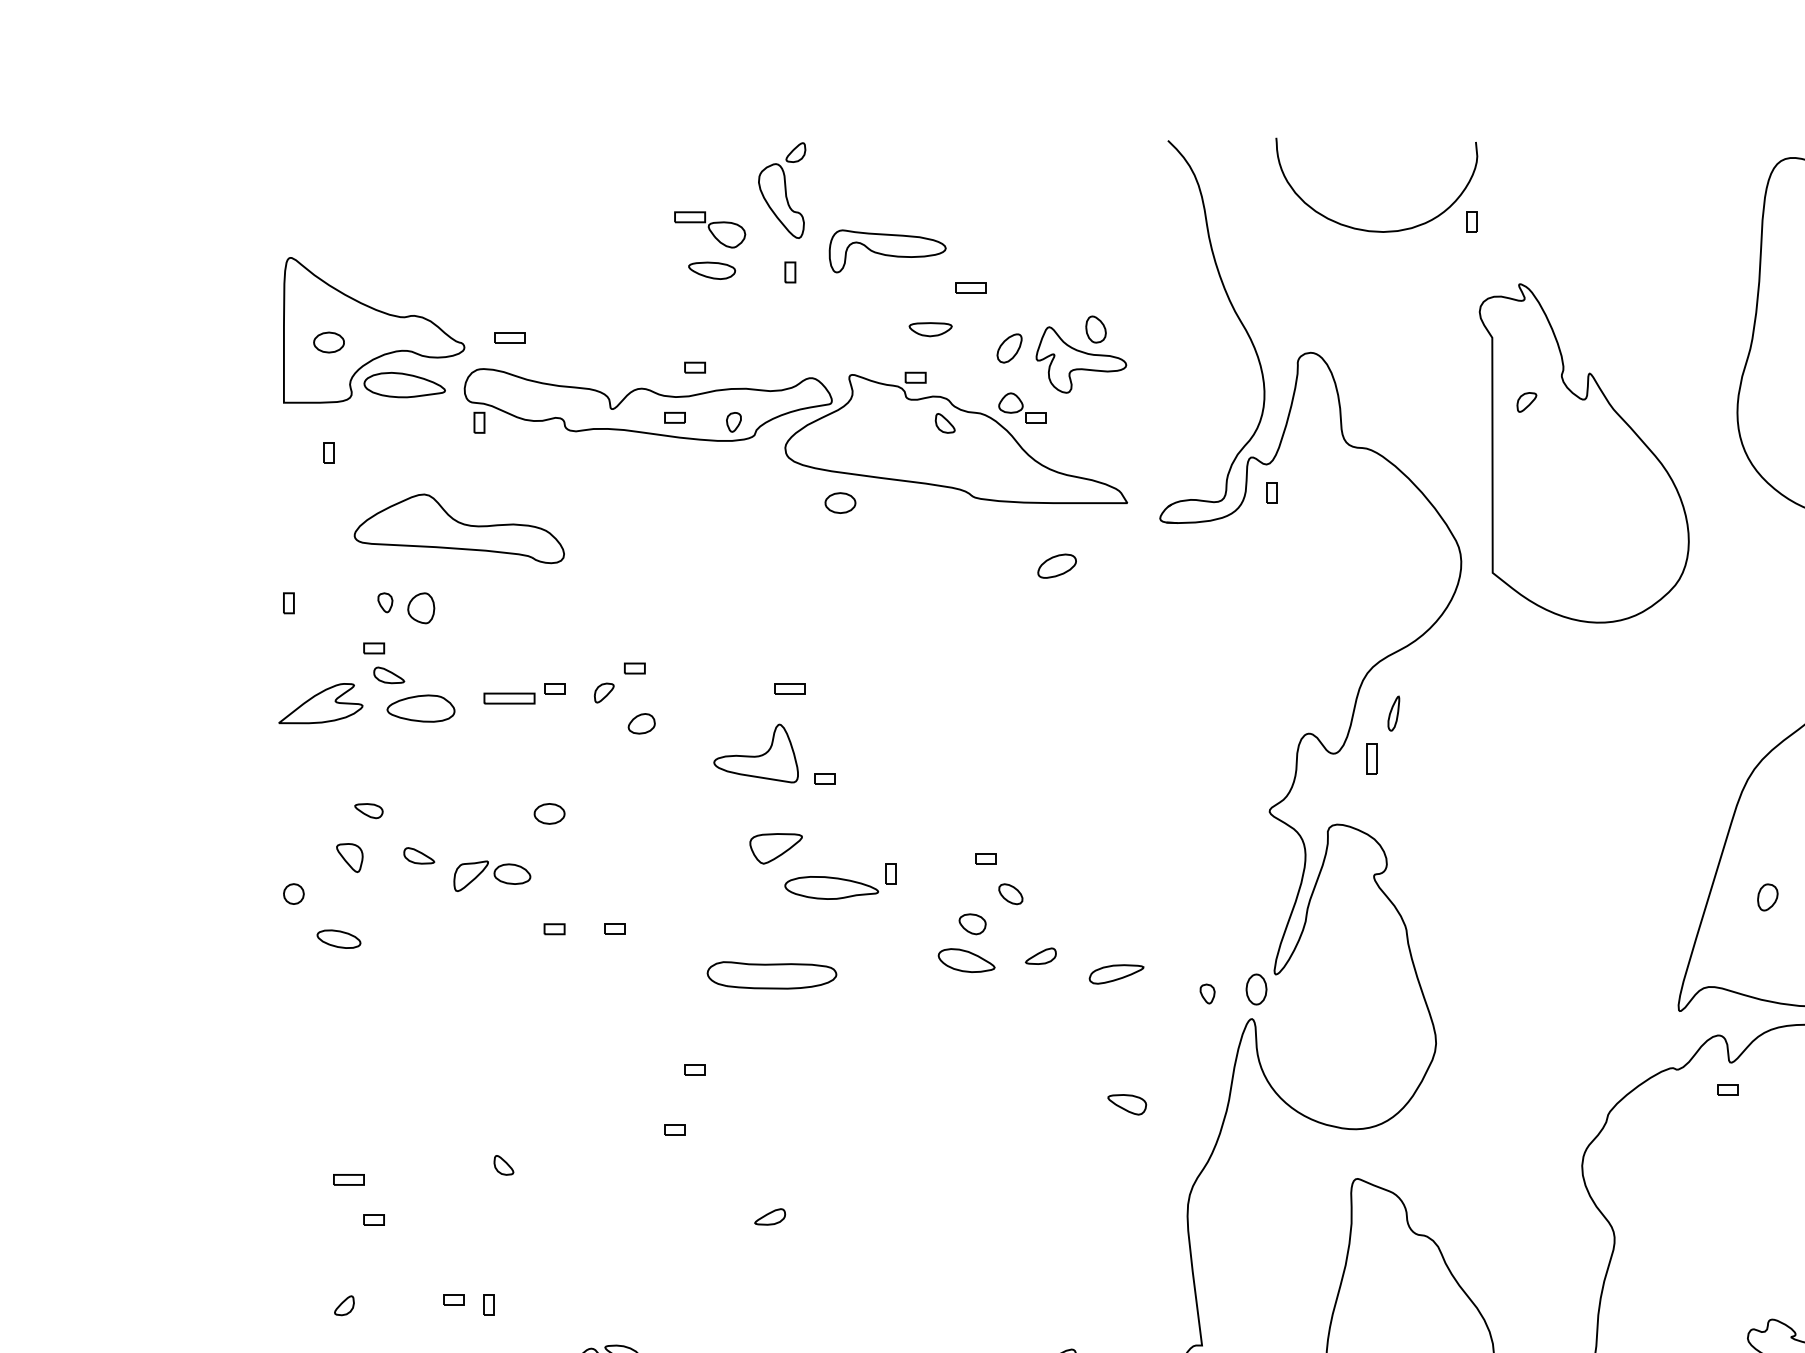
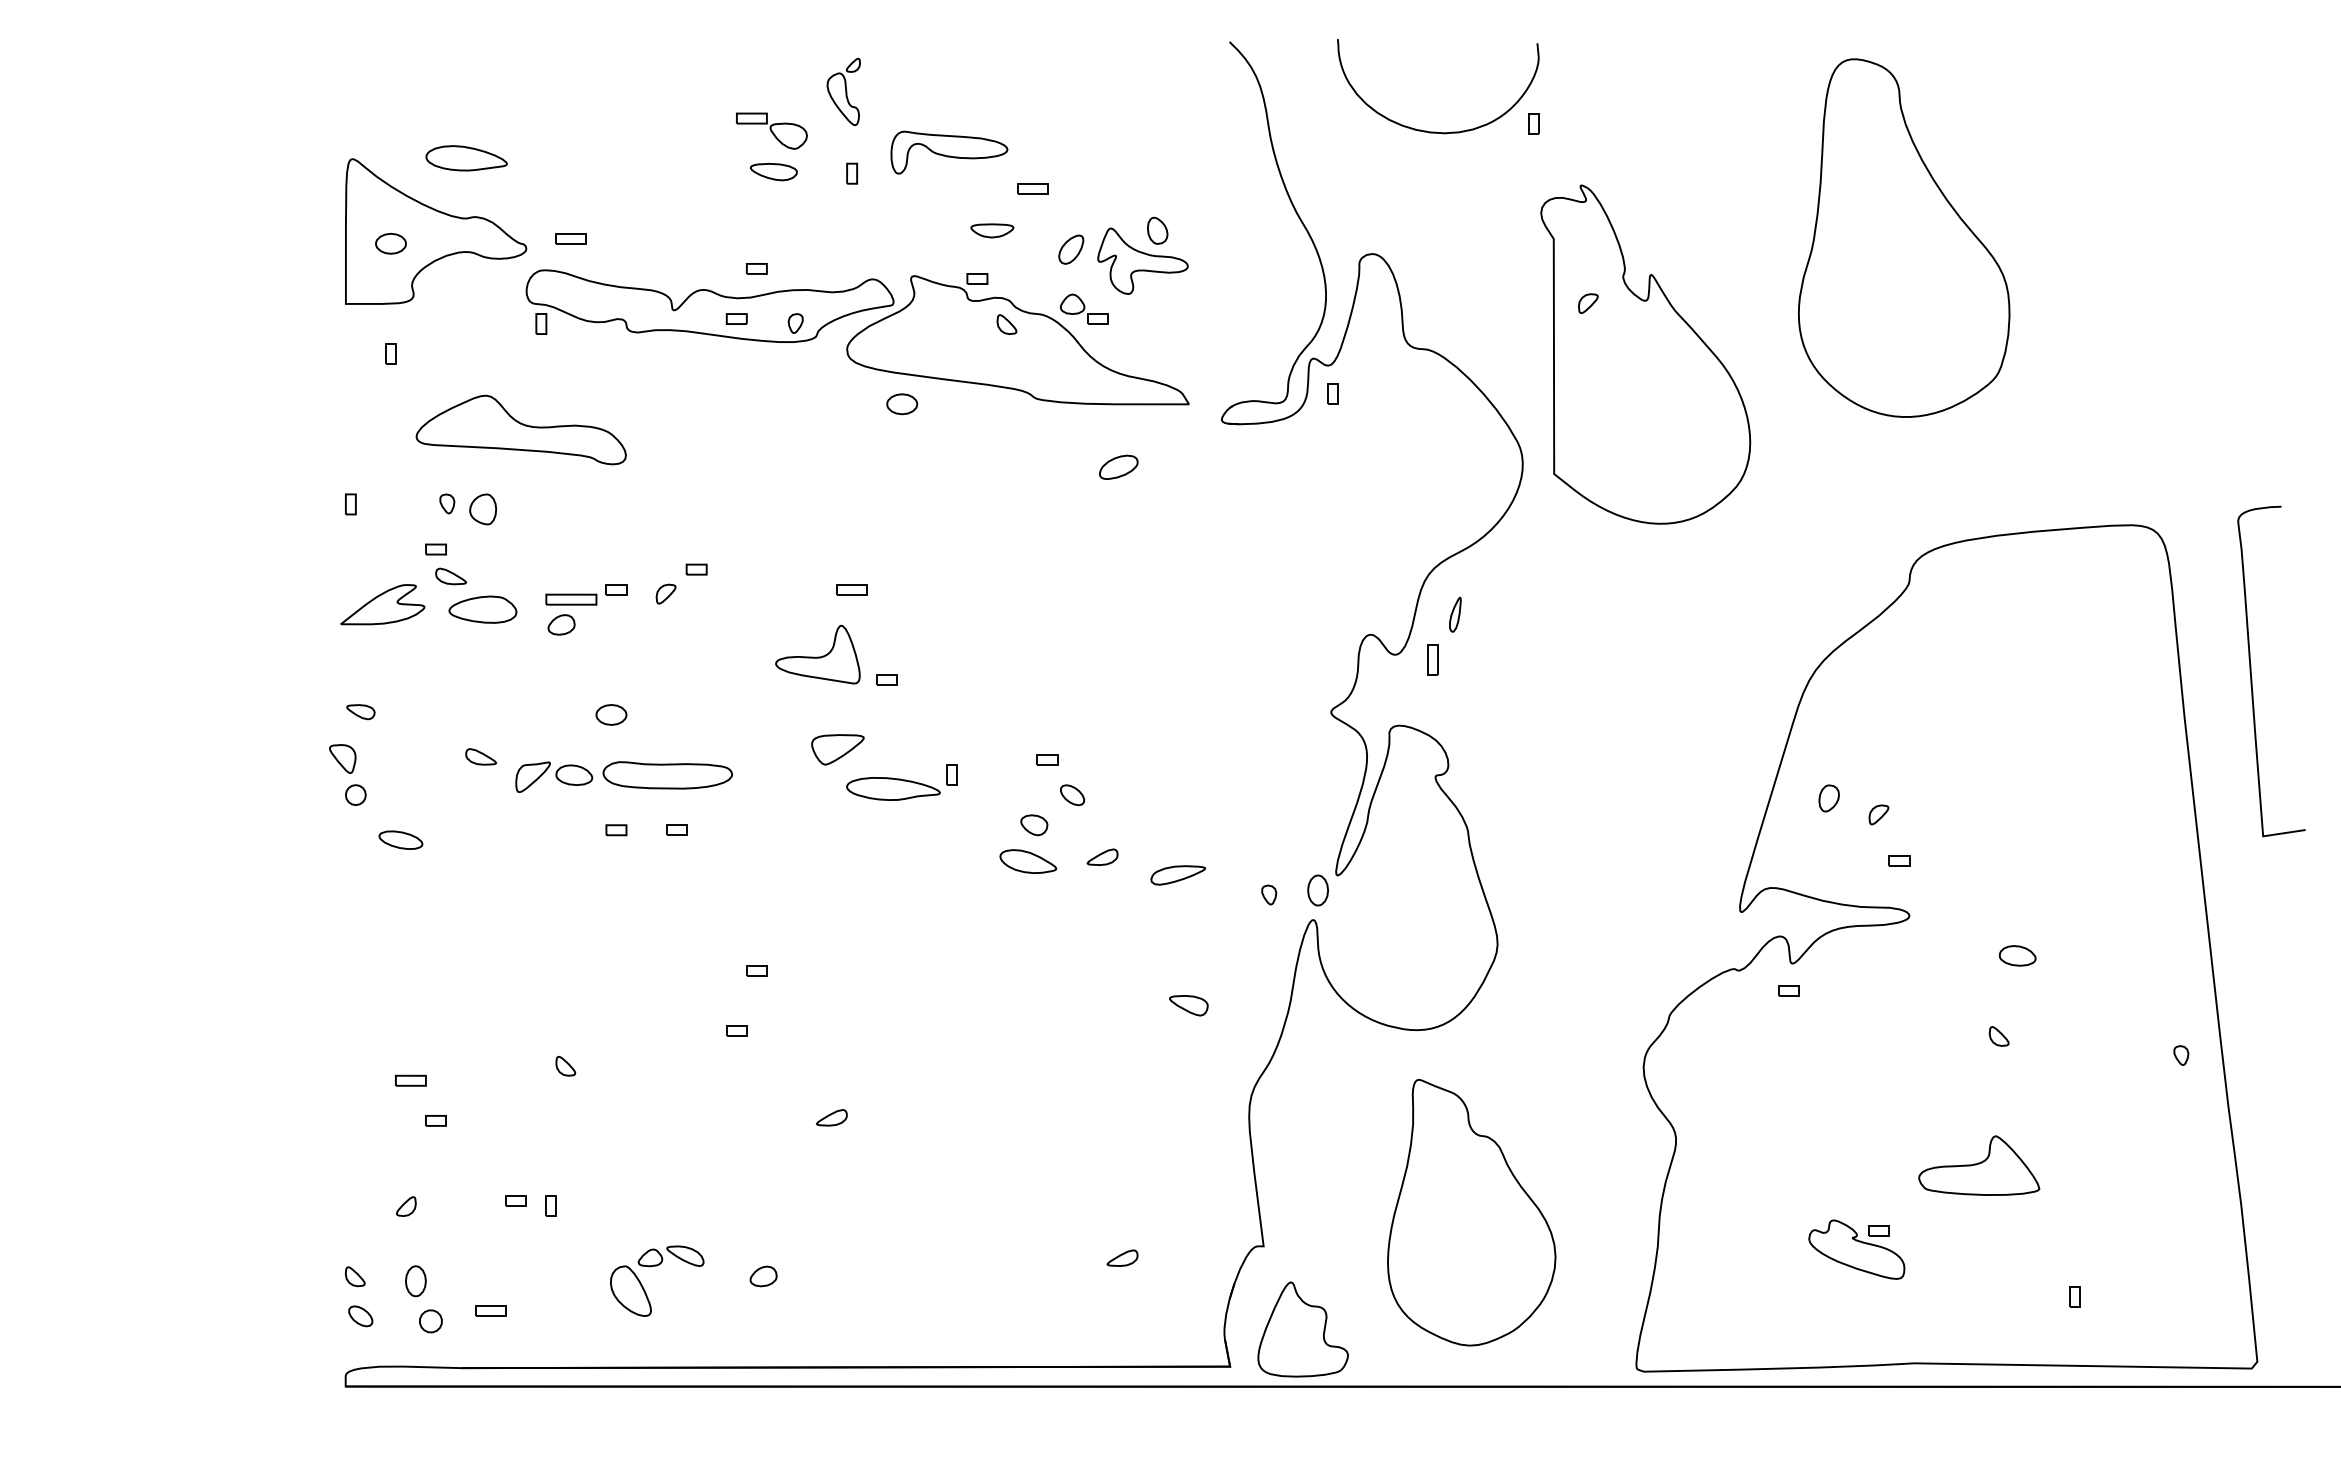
part: (781, 190) -> (843, 91), size x0.7
part: (404, 385) -> (466, 158), moved
part: (641, 723) -> (561, 624), moved
part: (368, 811) -> (360, 712), moved
part: (349, 858) -> (342, 759), moved
part: (771, 975) -> (667, 775), moved

